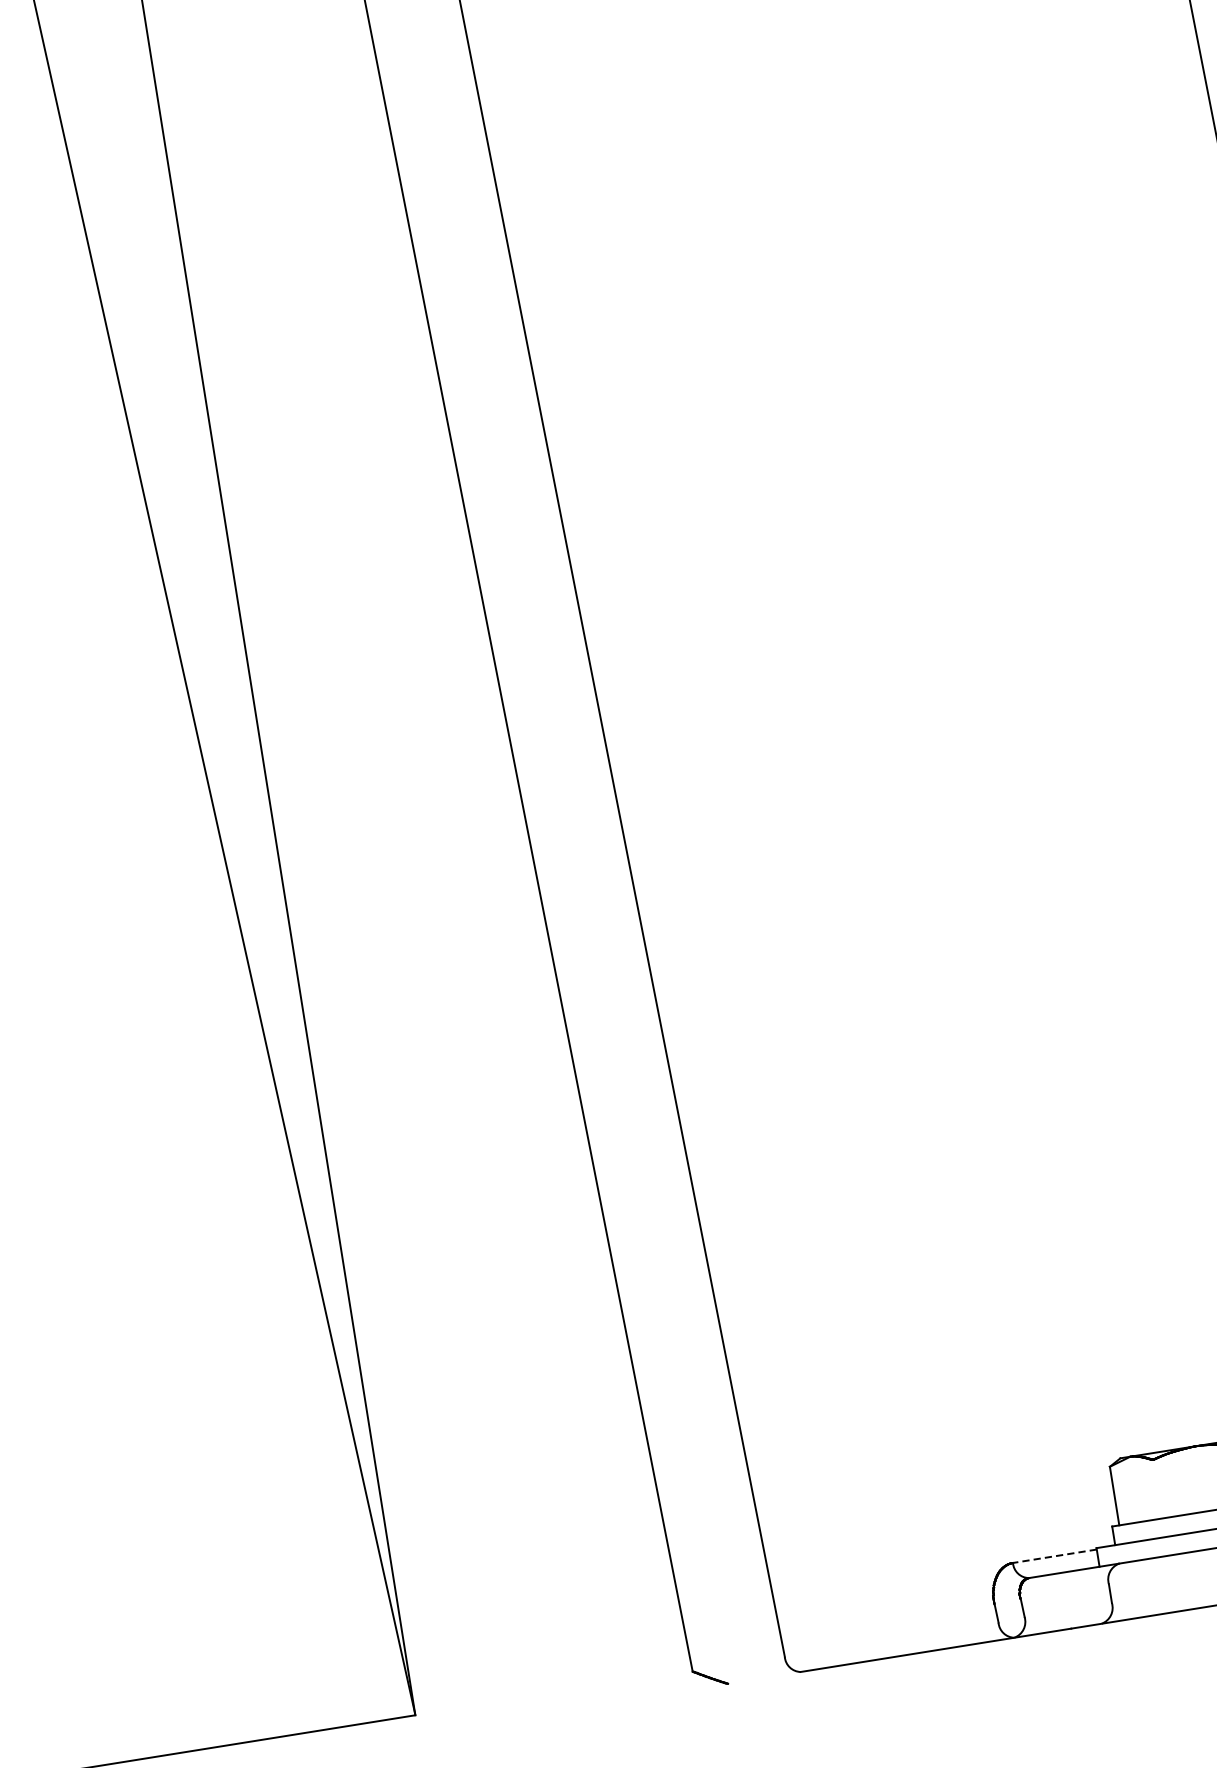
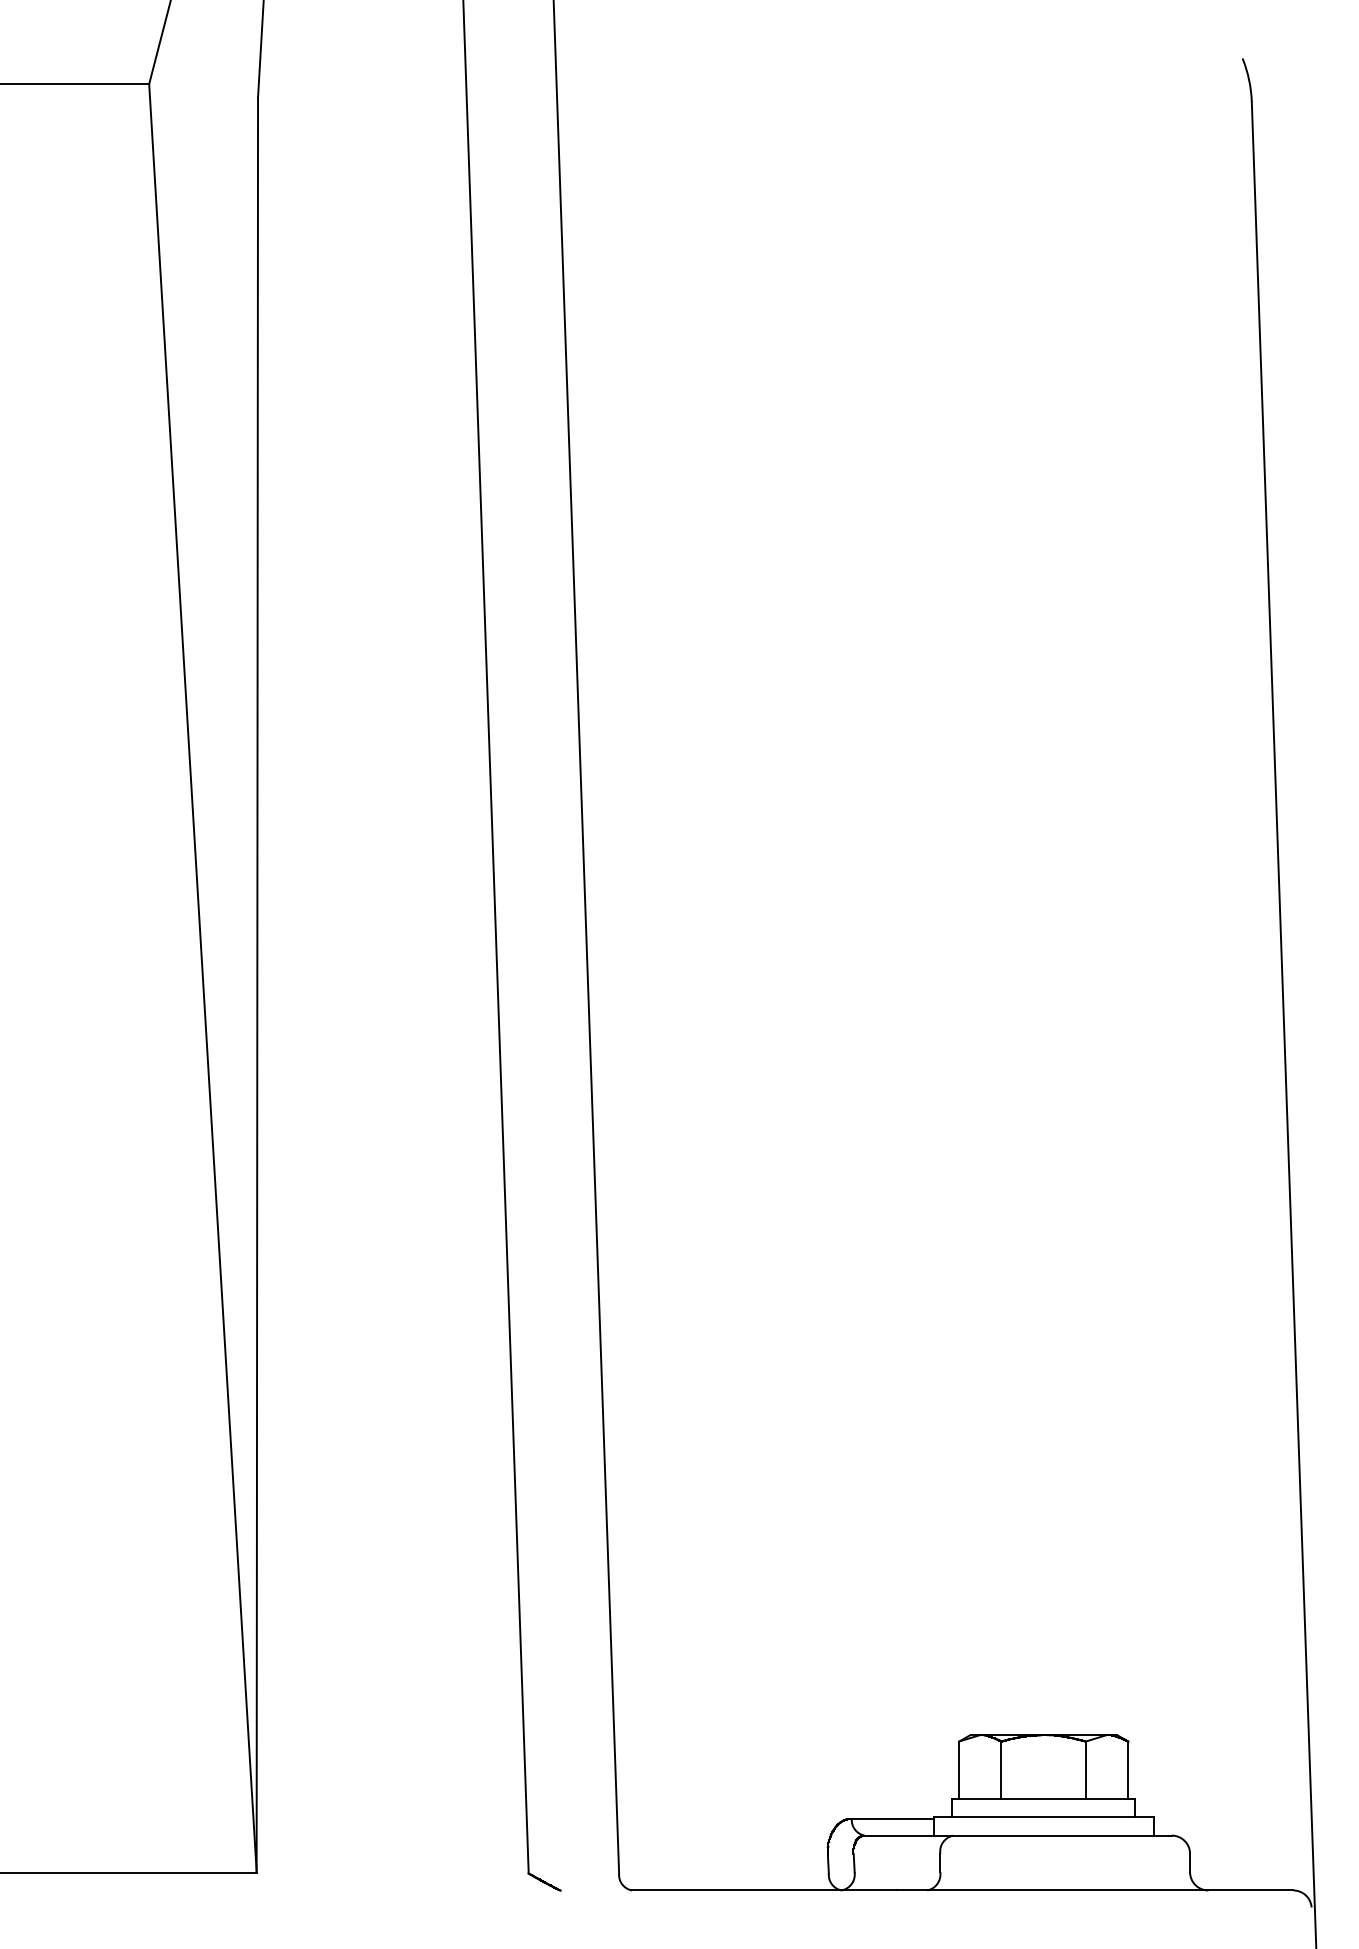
line: (1157, 1489) -> (1001, 1770), added
line: (1054, 1556) -> (892, 1818), dashed -> solid

